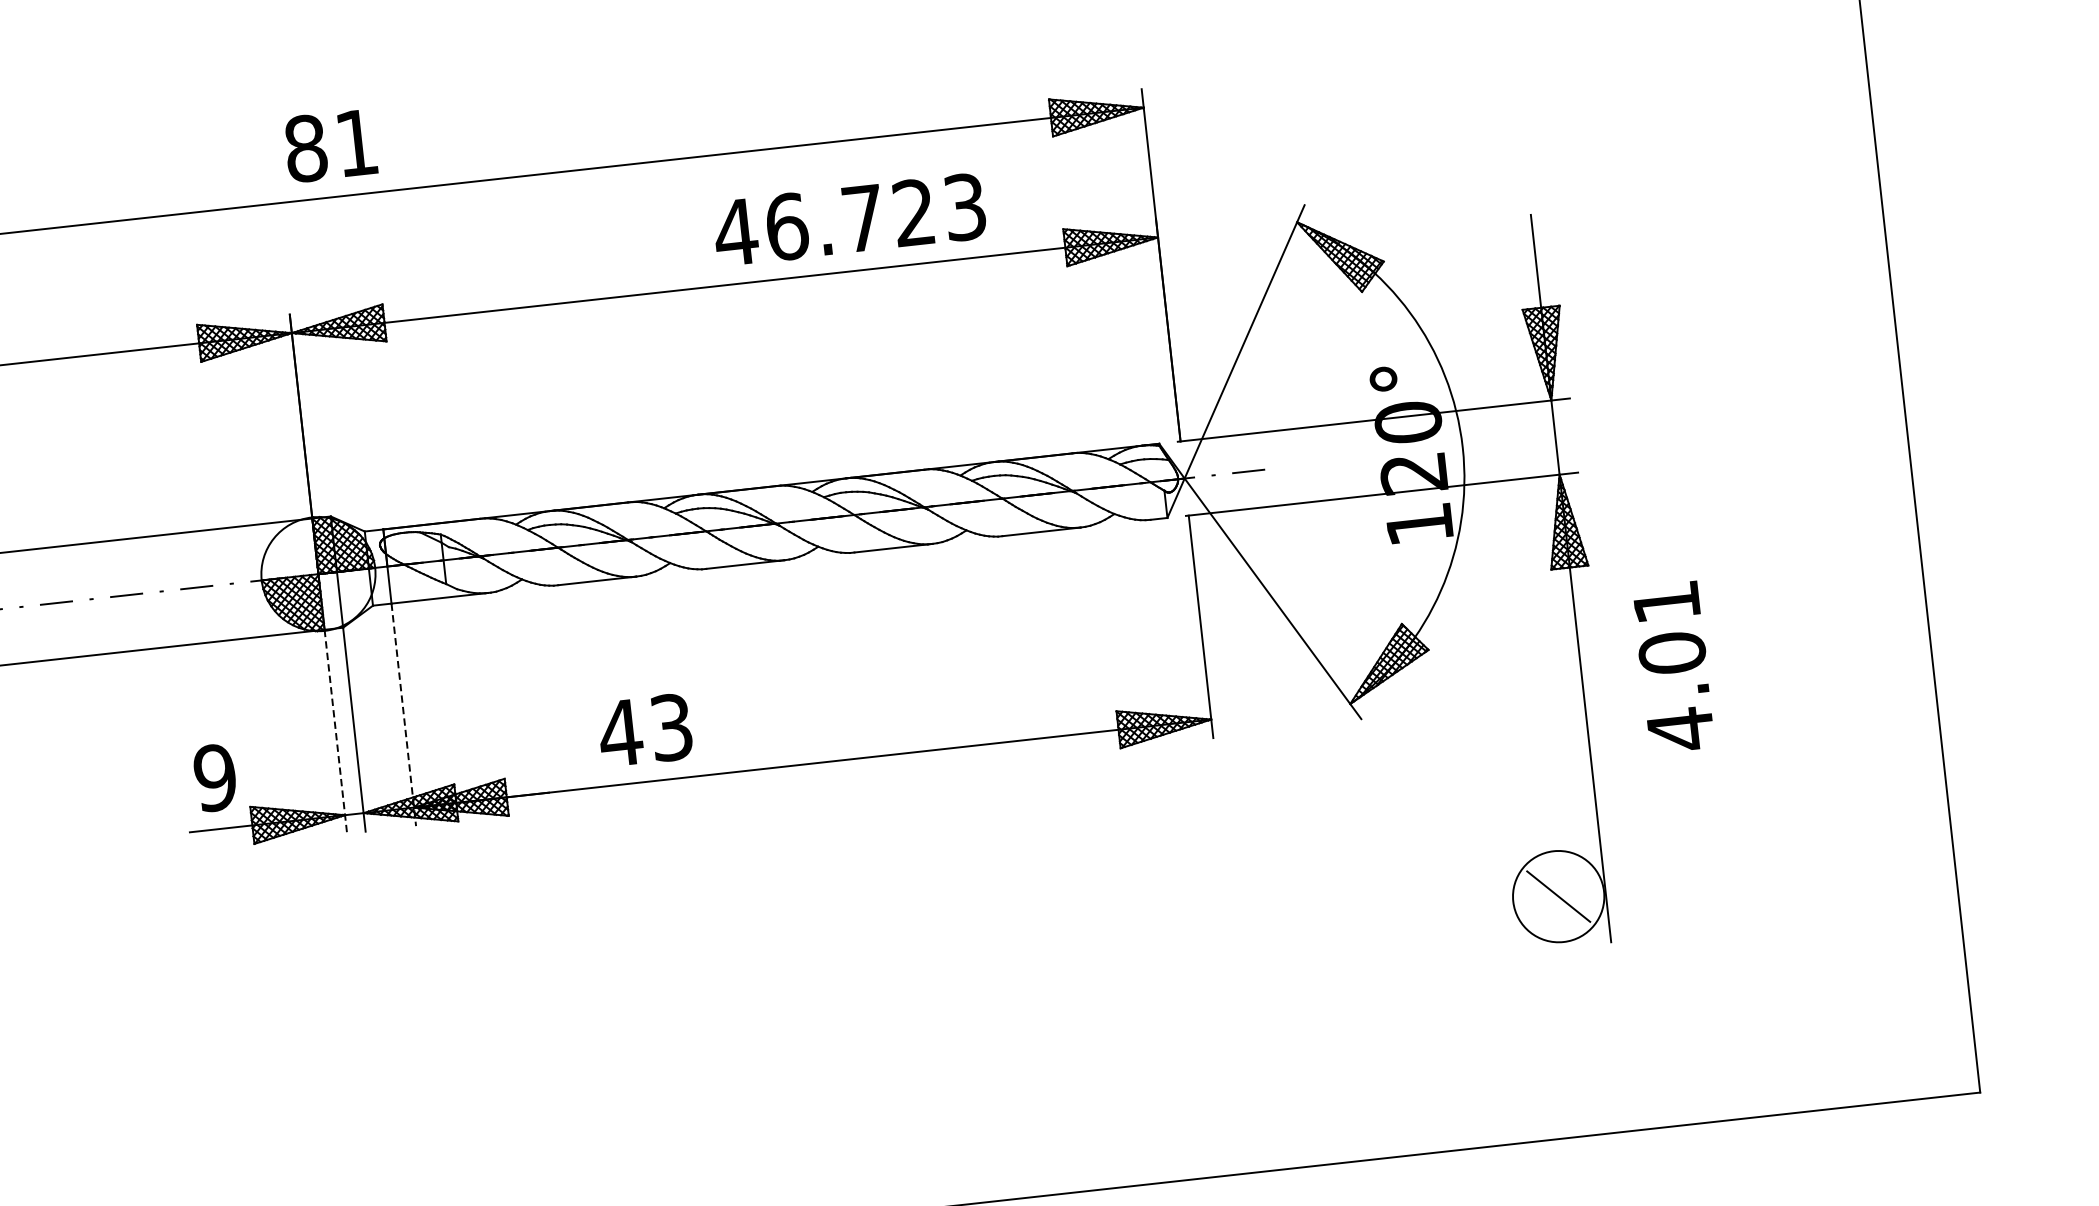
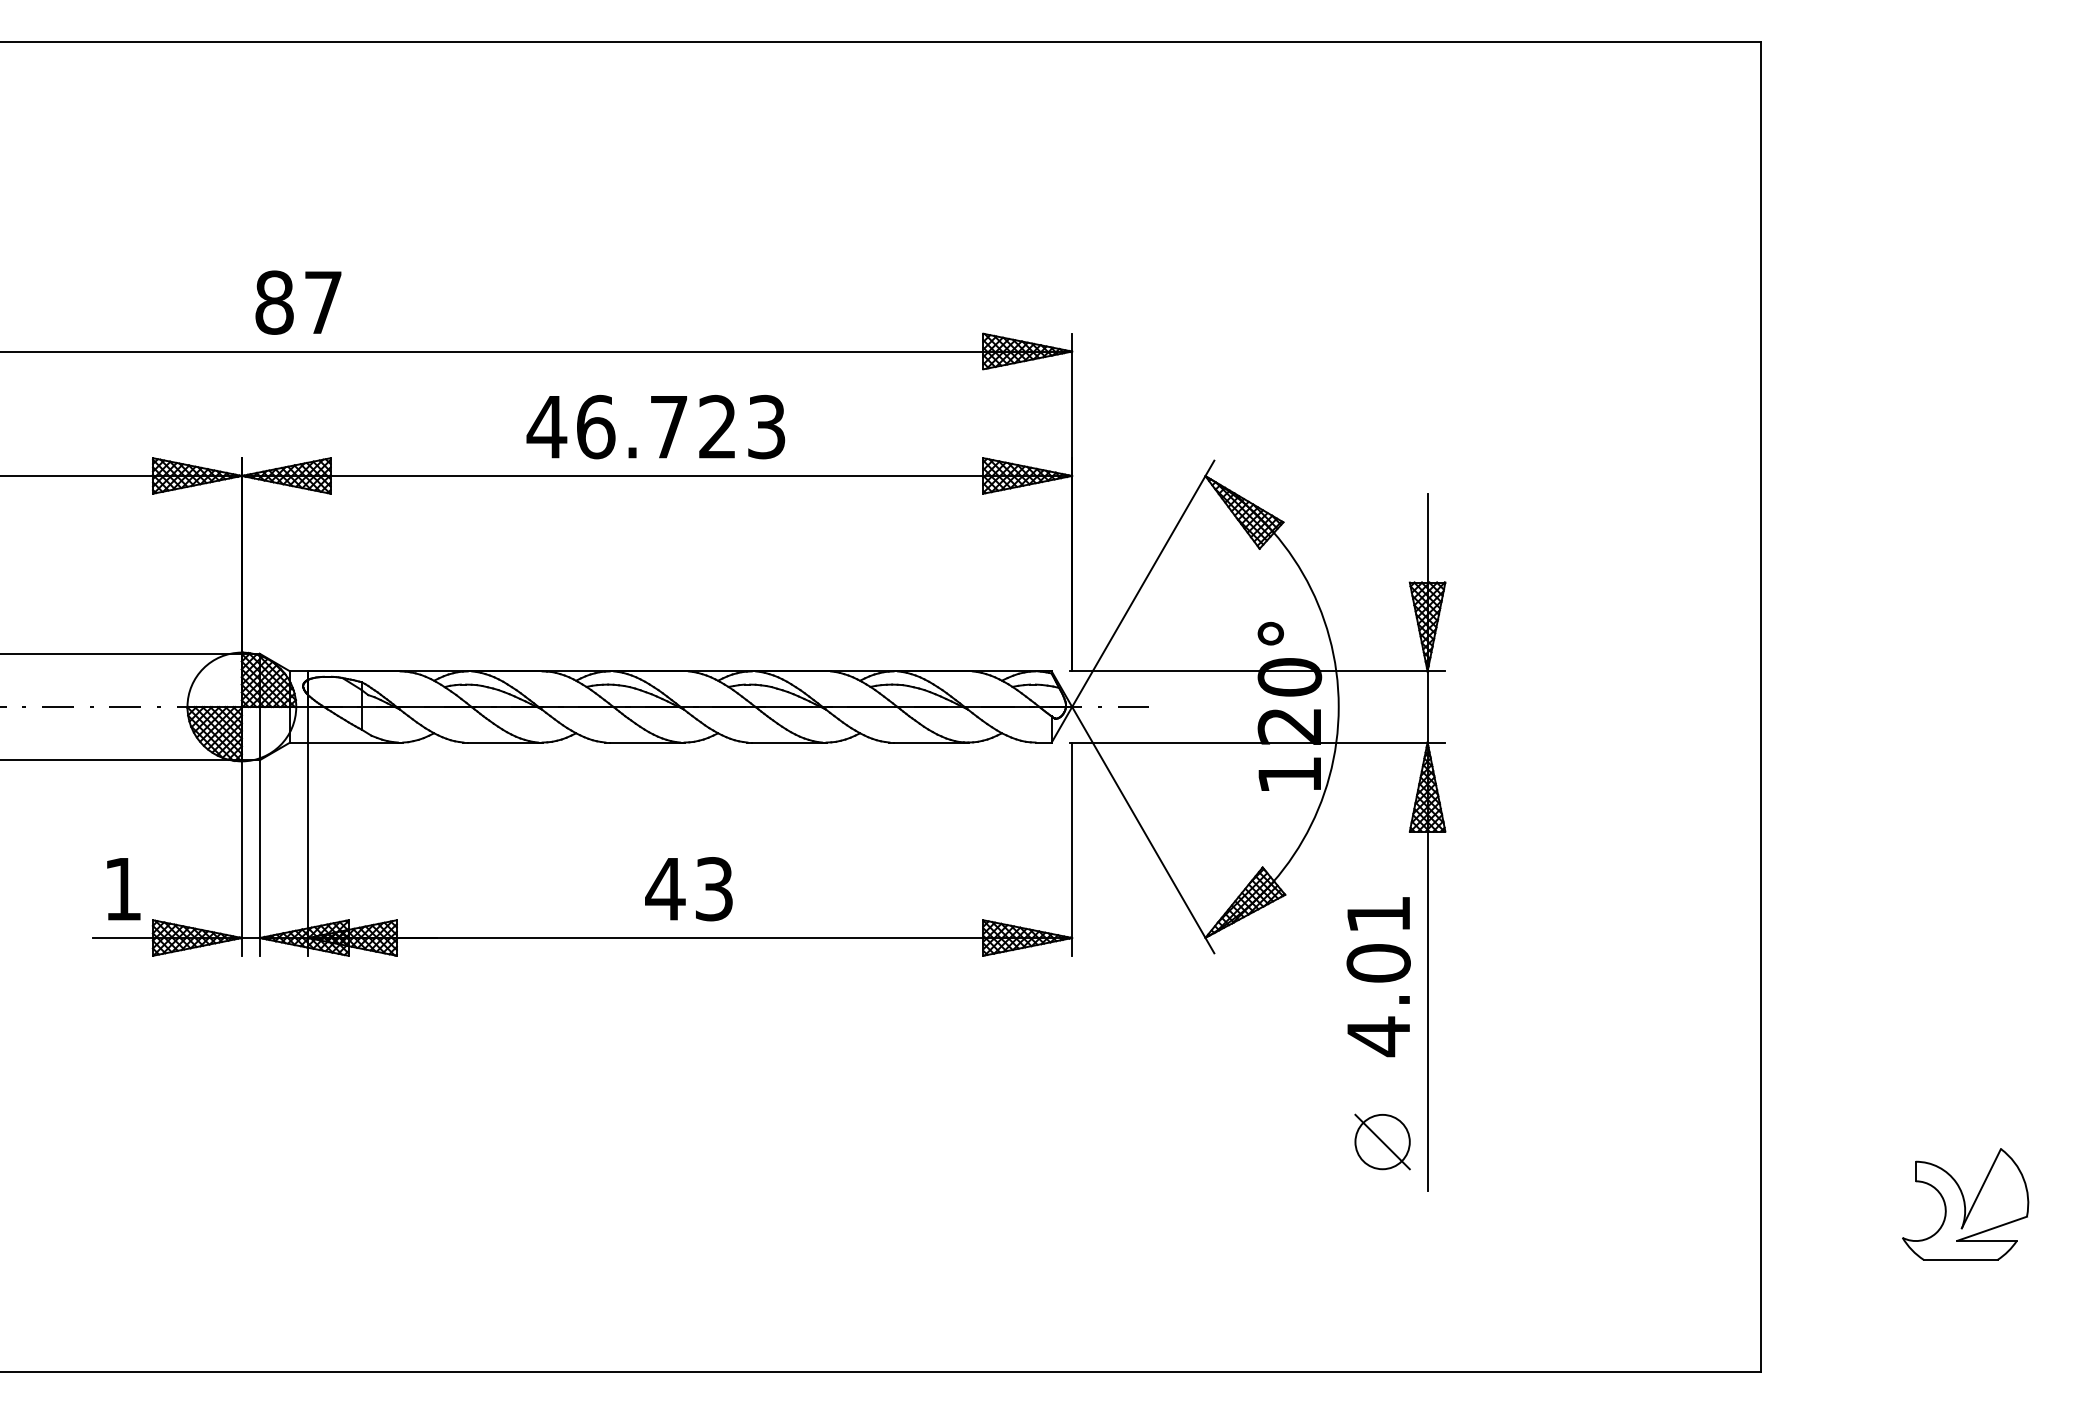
text: (357, 142) -> (323, 302), 81 -> 87
text: (849, 219) -> (655, 426), moved
text: (1673, 667) -> (1378, 977), moved
line: (403, 715) -> (307, 849), dashed -> solid
text: (644, 730) -> (688, 889), moved
line: (335, 732) -> (241, 858), dashed -> solid
text: (214, 778) -> (122, 889), 9 -> 1
circle: (1558, 896) -> (1382, 1141), size x0.62

